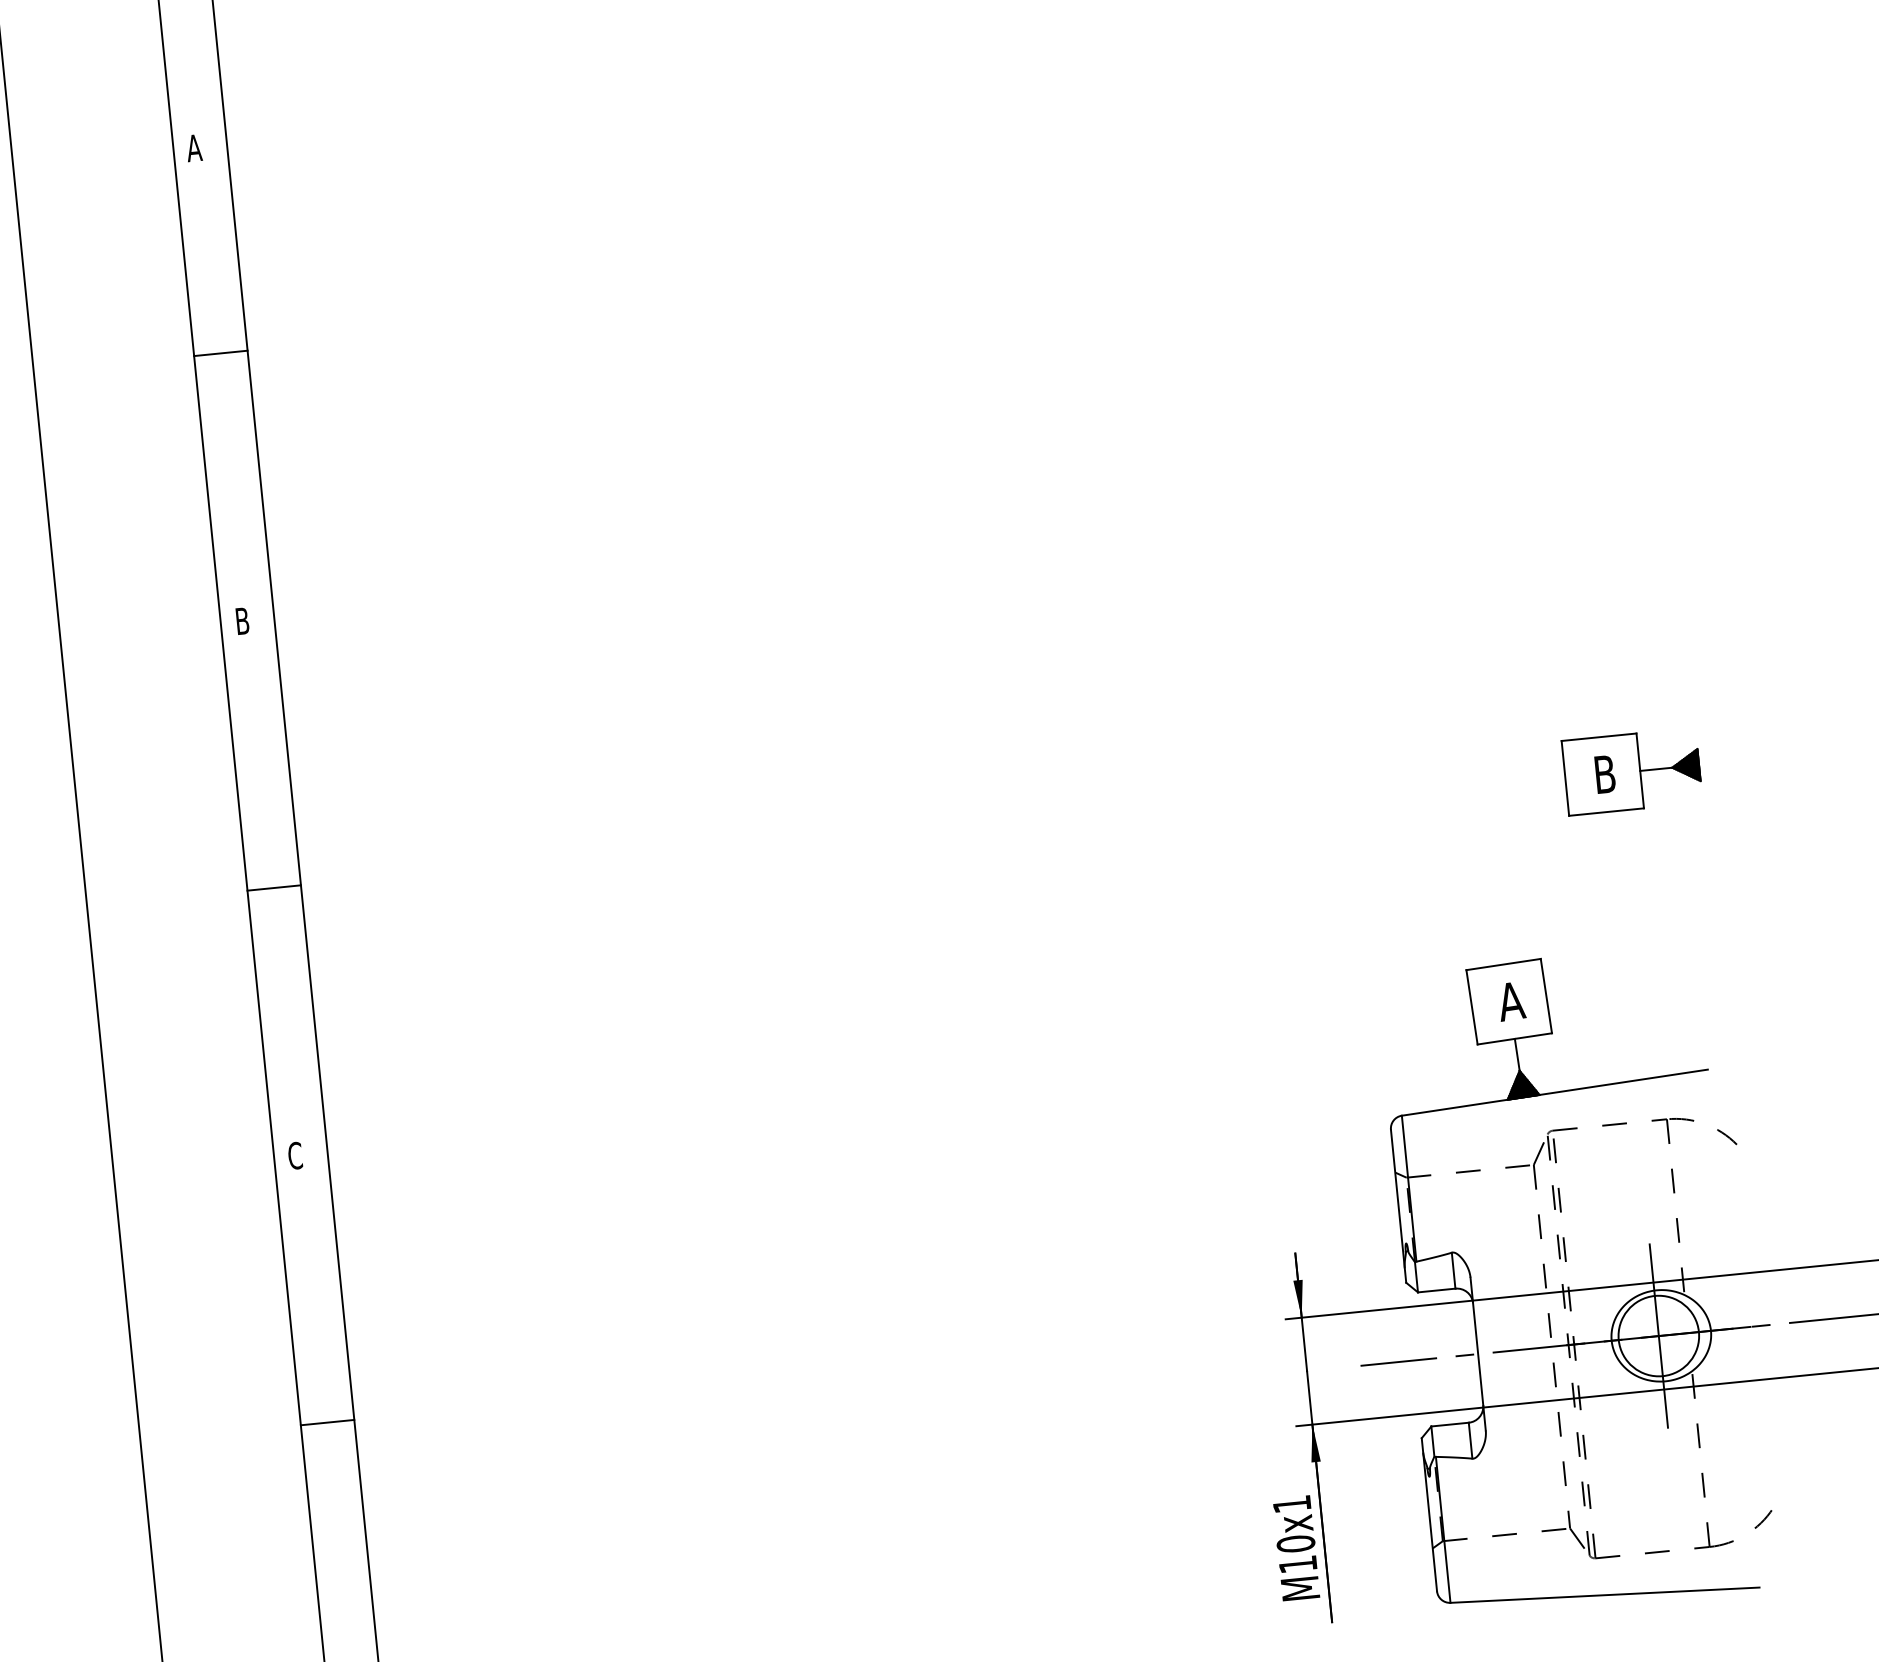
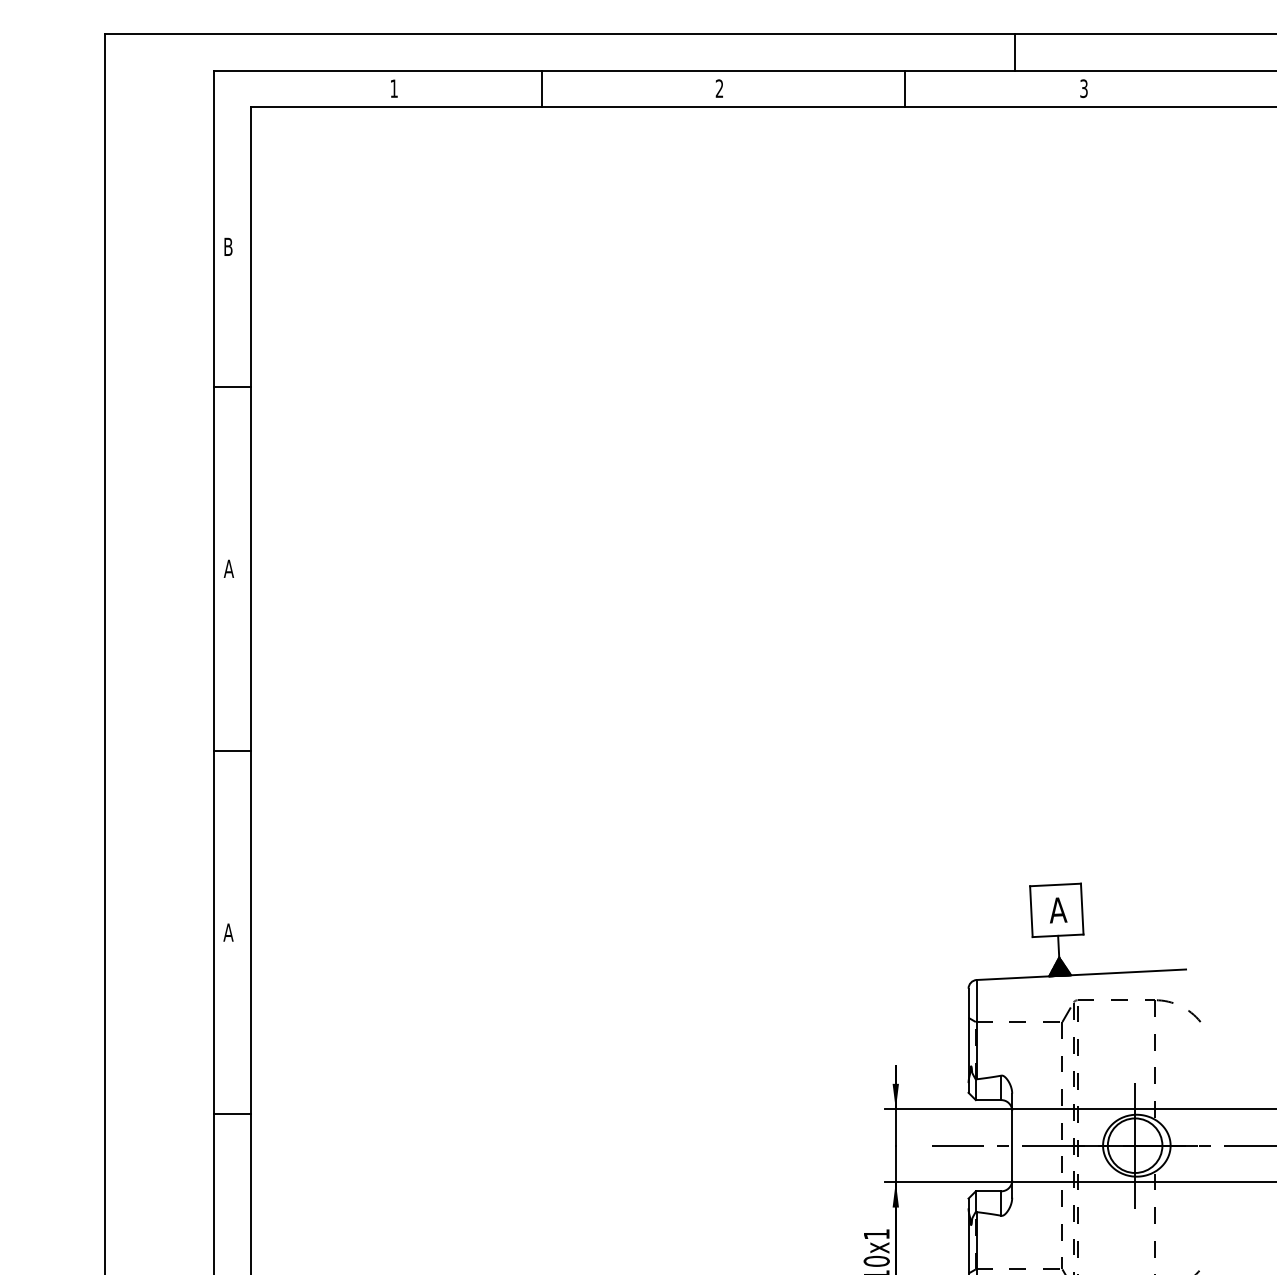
text: (194, 147) -> (228, 246), A -> B
text: (241, 620) -> (228, 568), B -> A
part: (1632, 771) -> (1155, 763), removed
text: (295, 1155) -> (228, 932), C -> A

